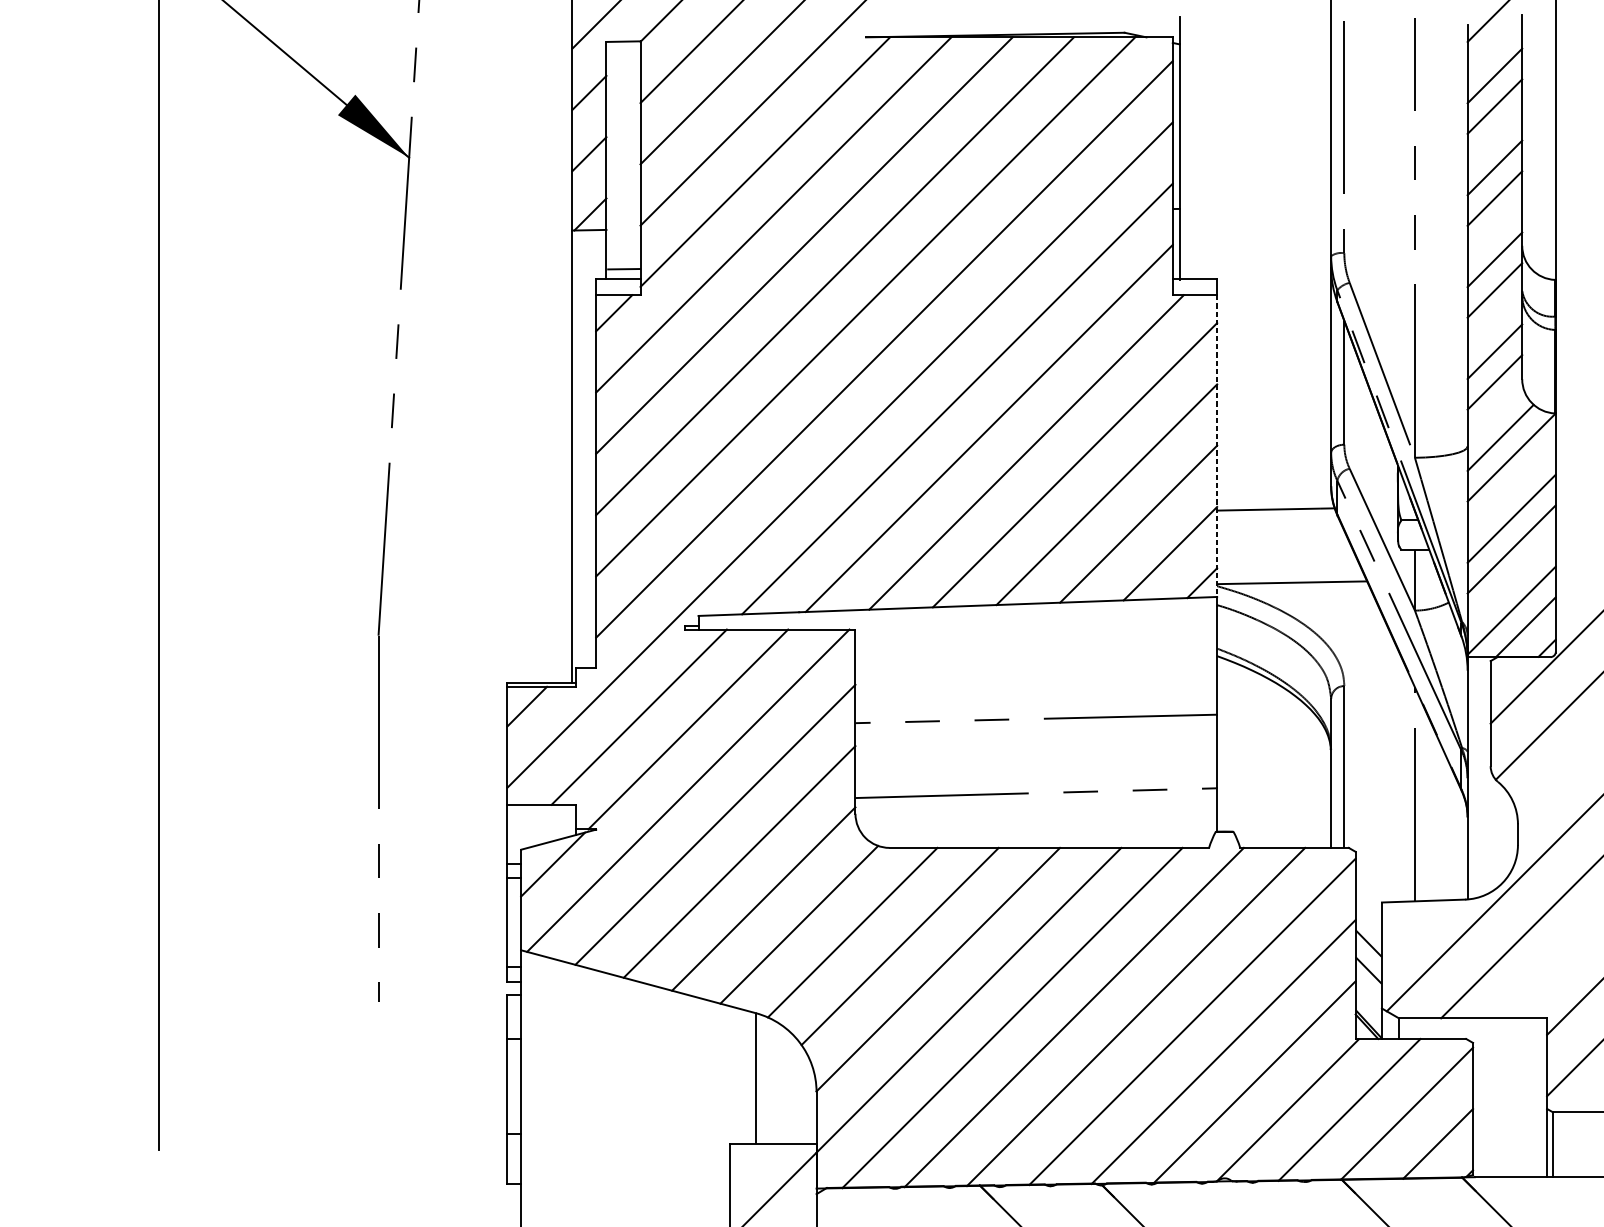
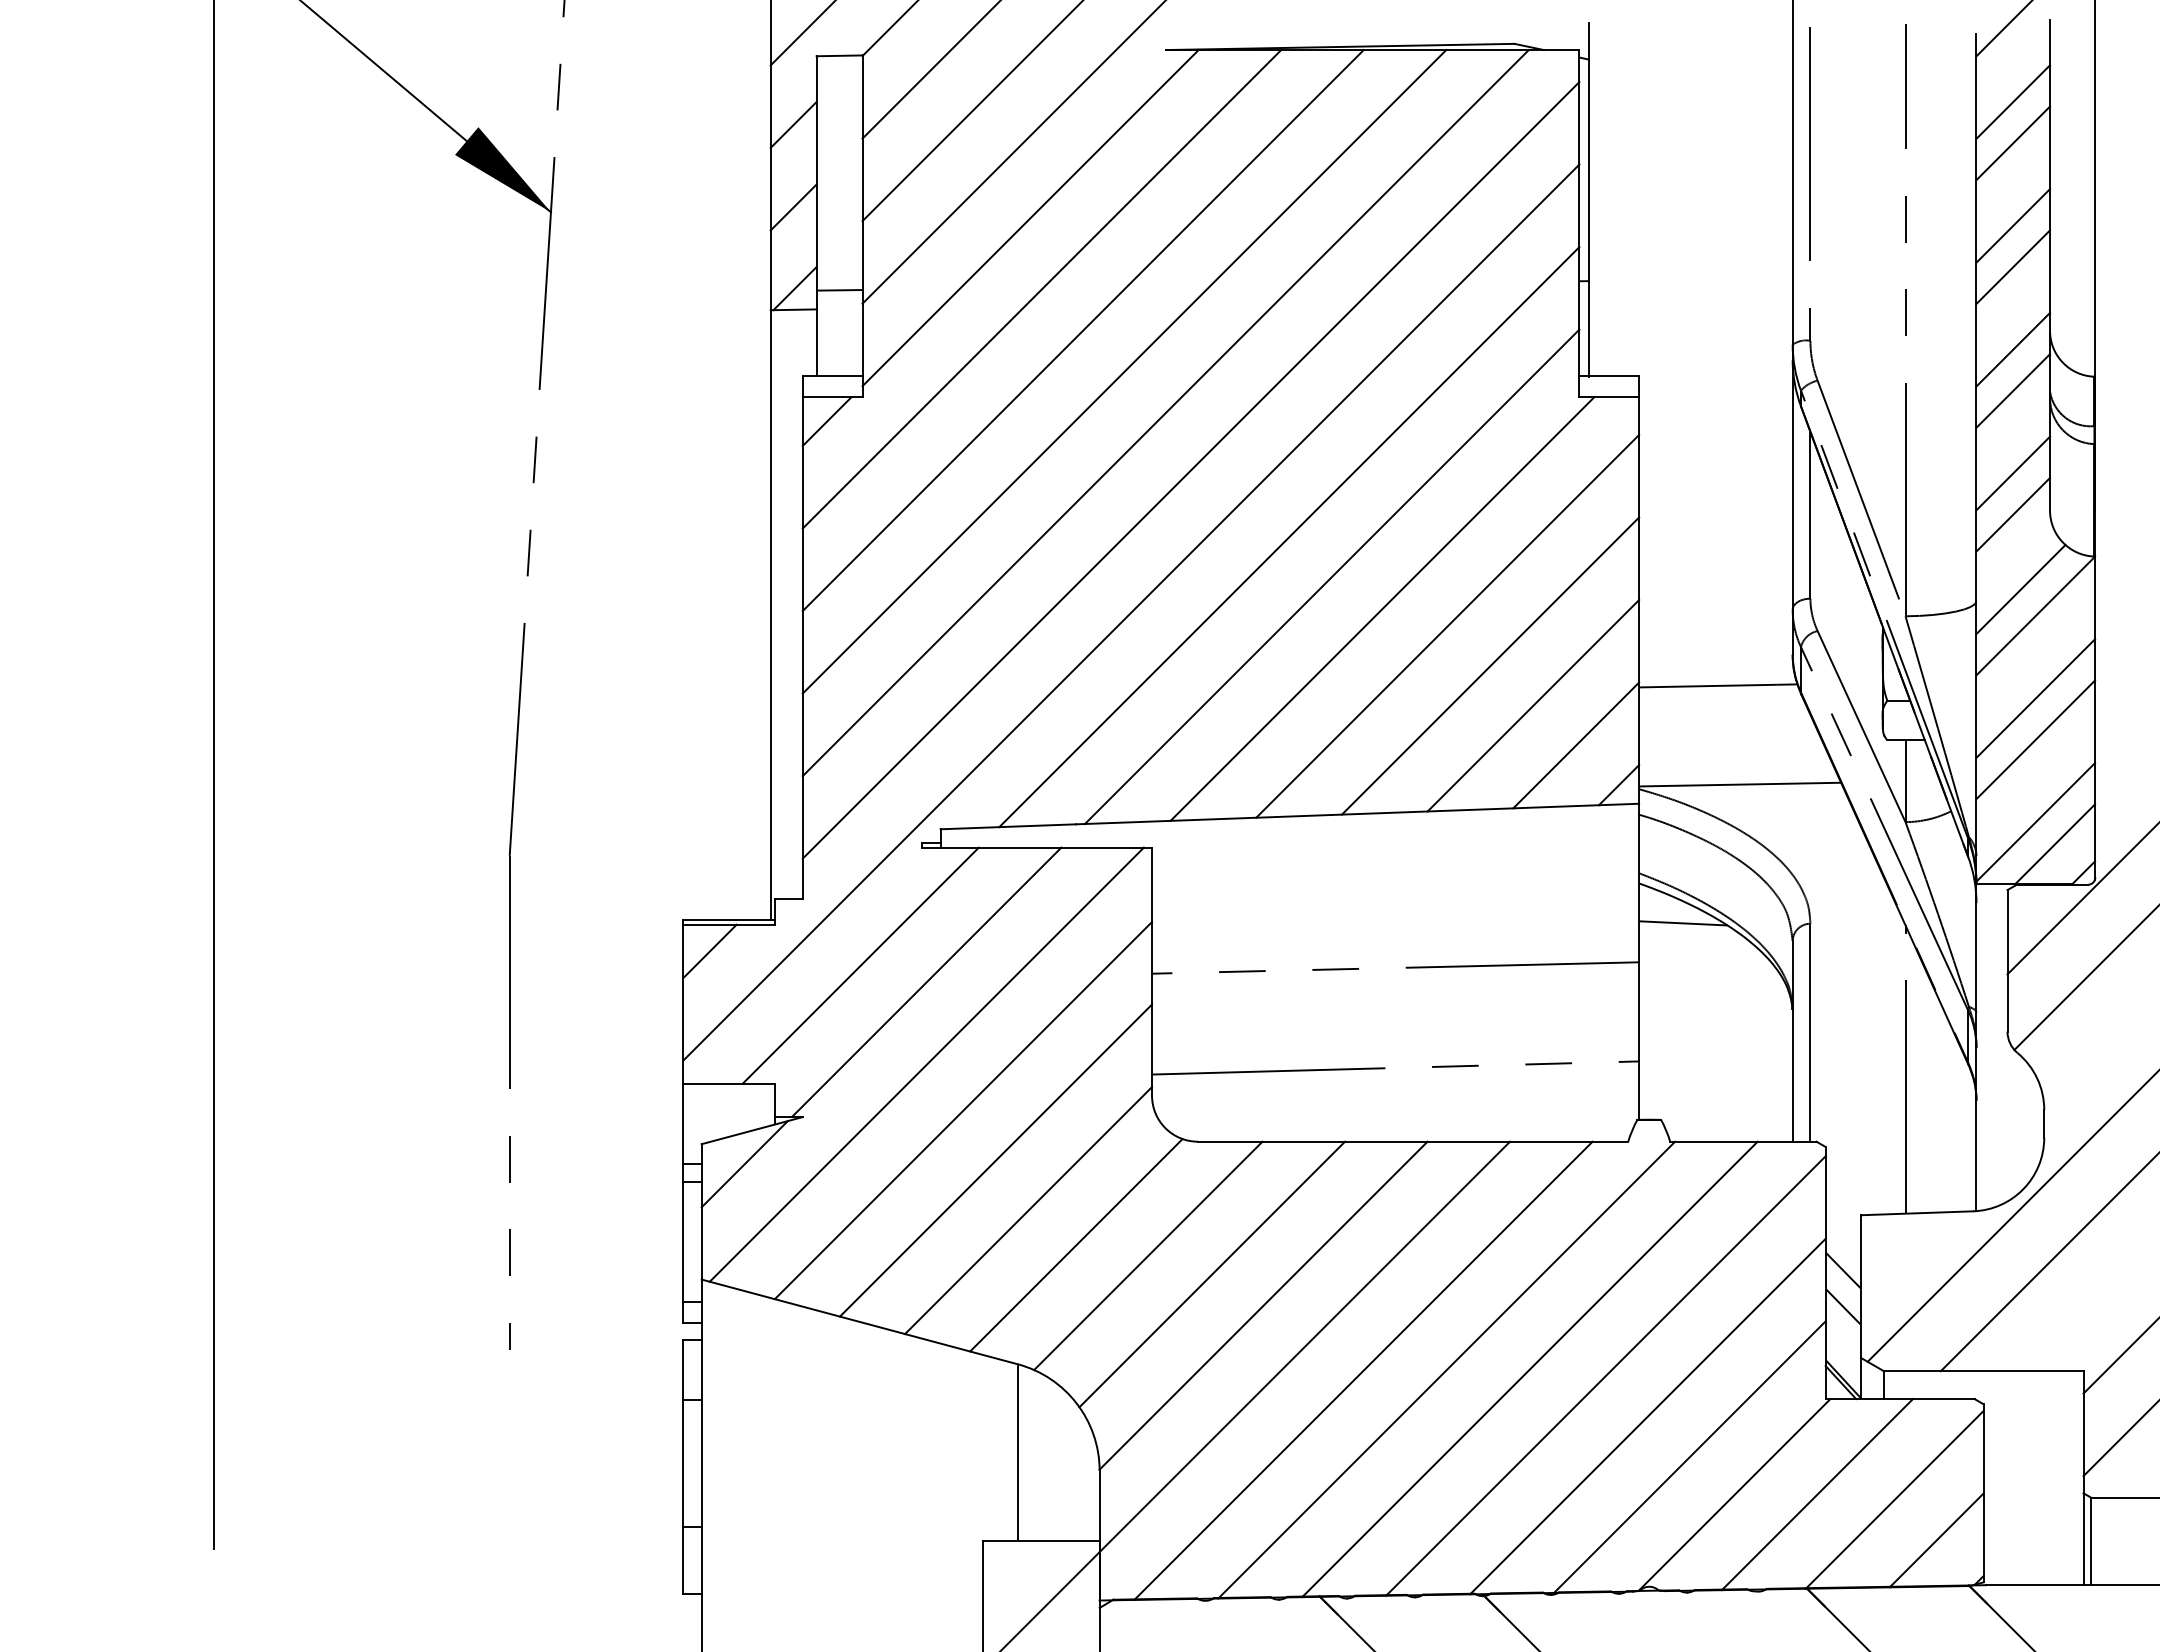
line: (624, 269) -> (839, 290), moved
line: (1217, 446) -> (1639, 601), dashed -> solid
line: (1250, 685) -> (1683, 923), added

